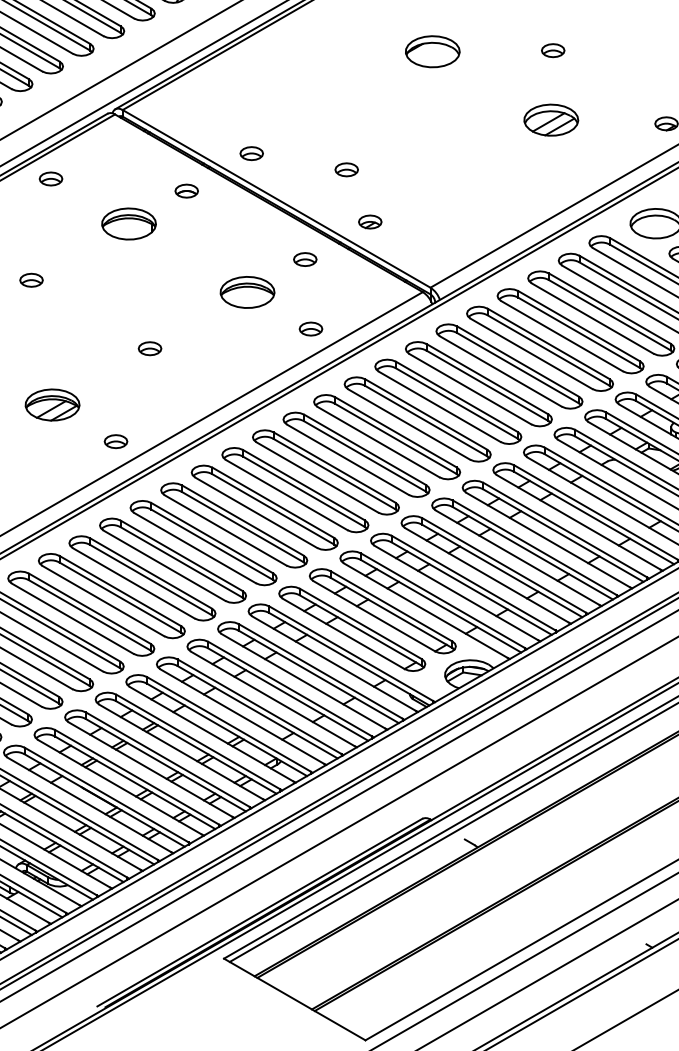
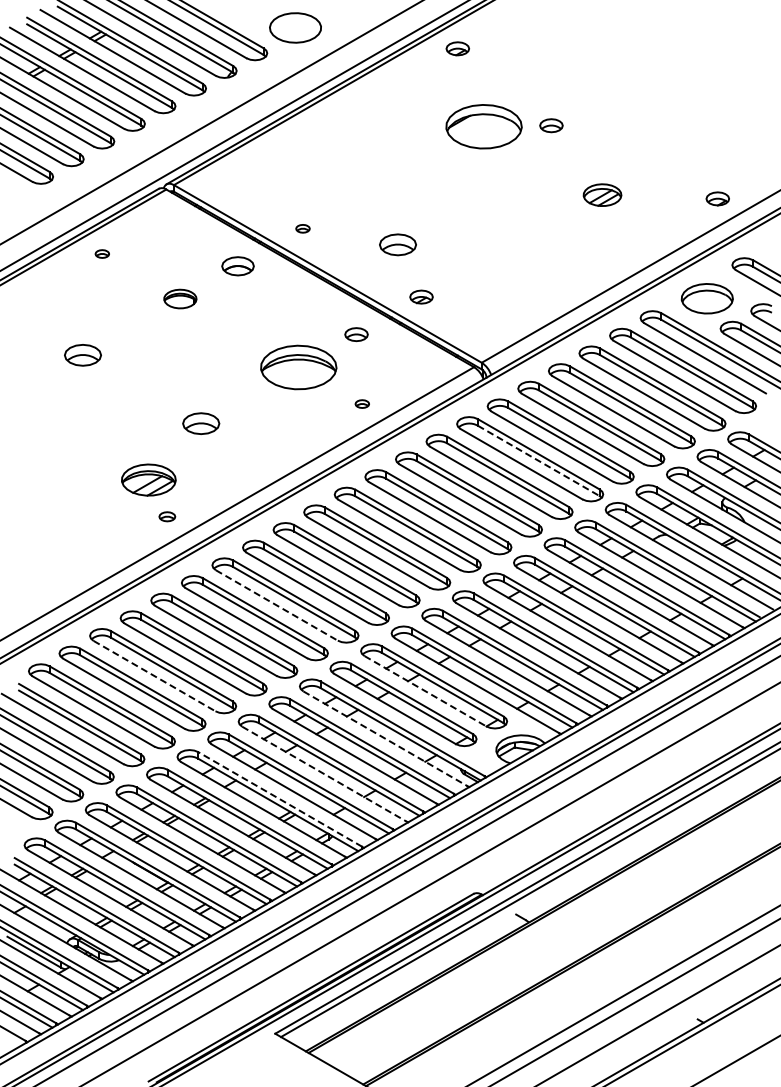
part: (553, 50) -> (551, 125), moved
part: (432, 51) -> (483, 126), size x1.4
part: (551, 119) -> (602, 194), size x0.7
part: (251, 153) -> (302, 228), size x0.6
part: (346, 169) -> (397, 244), size x1.6
part: (51, 178) -> (102, 253), size x0.6
part: (186, 190) -> (237, 265), size x1.4
part: (129, 223) -> (180, 298), size x0.6
part: (31, 280) -> (82, 355), size x1.6
part: (247, 292) -> (298, 367), size x1.4
part: (311, 328) -> (362, 403), size x0.6
part: (150, 348) -> (201, 423), size x1.6
line: (488, 386) -> (539, 461), solid -> dashed
part: (52, 404) -> (148, 479), moved
part: (116, 441) -> (167, 516), size x0.7
line: (226, 530) -> (277, 605), solid -> dashed
line: (103, 601) -> (154, 676), solid -> dashed
line: (374, 616) -> (425, 691), solid -> dashed
line: (334, 663) -> (385, 738), solid -> dashed
line: (273, 699) -> (324, 774), solid -> dashed
line: (229, 724) -> (280, 799), solid -> dashed

